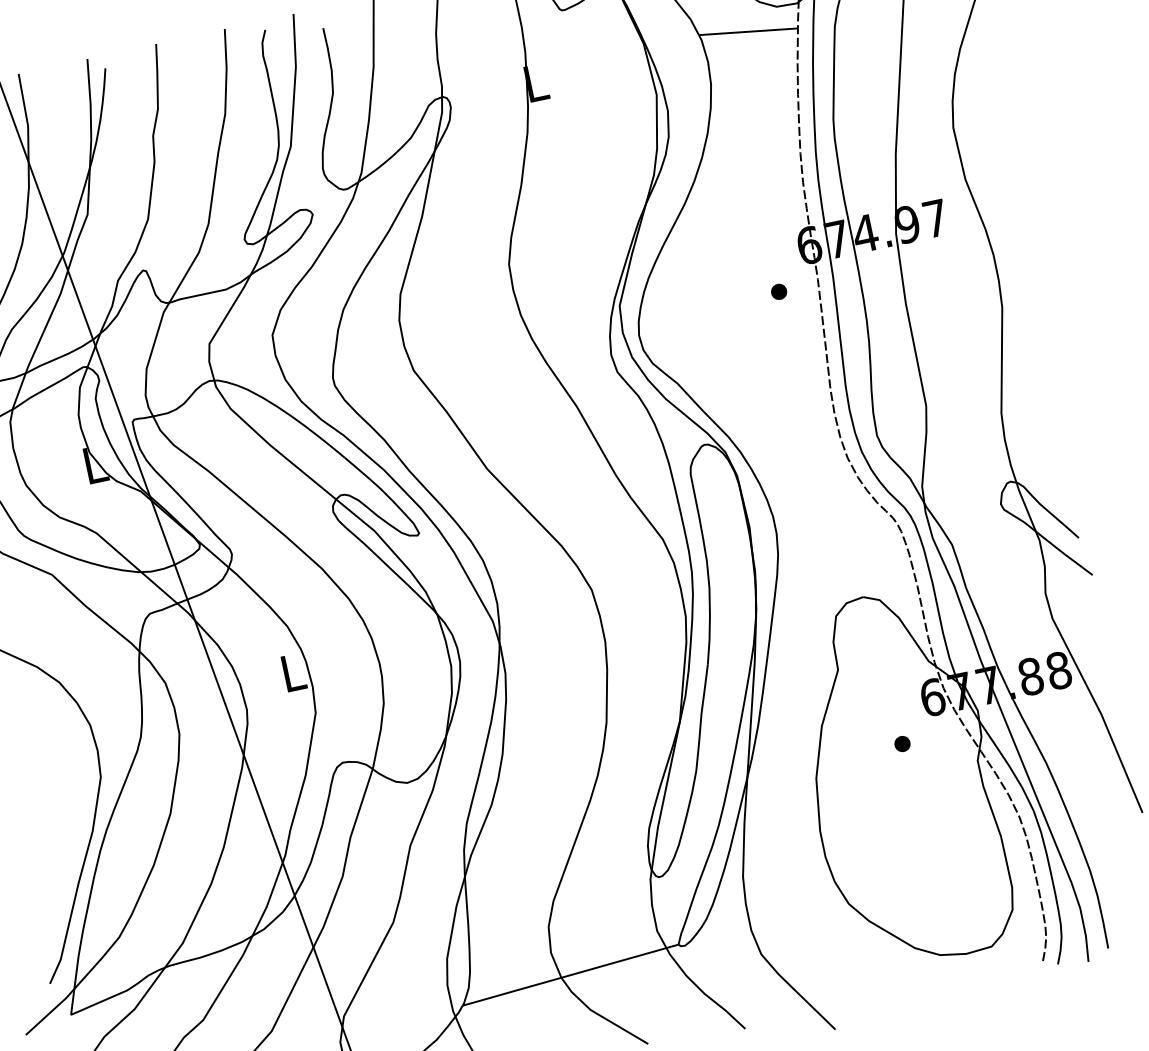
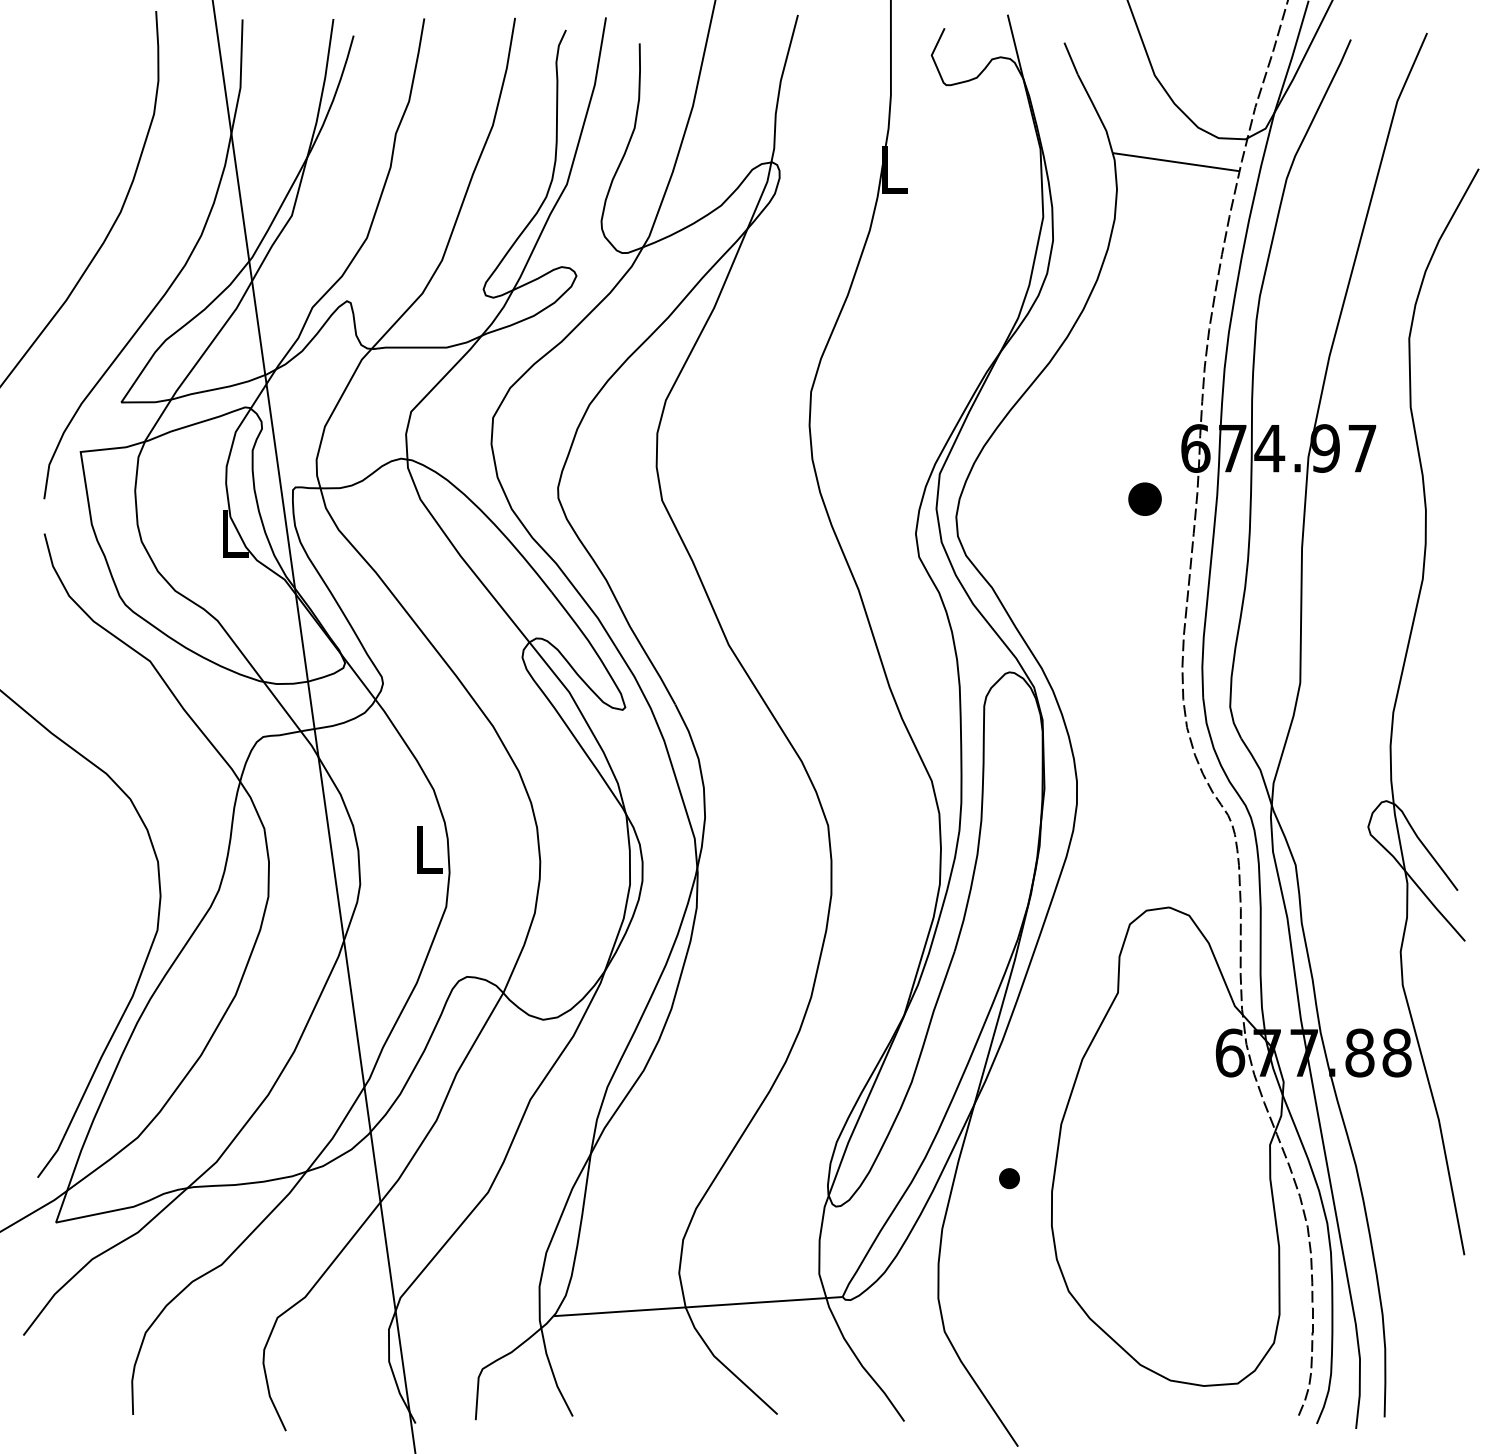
part: (778, 291) -> (1144, 498), size x1.6
part: (902, 743) -> (1009, 1178), moved

